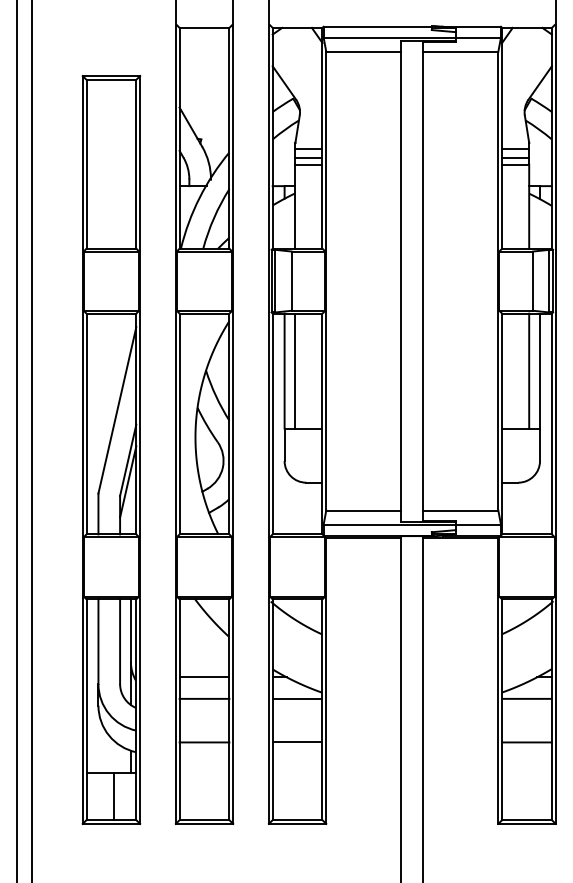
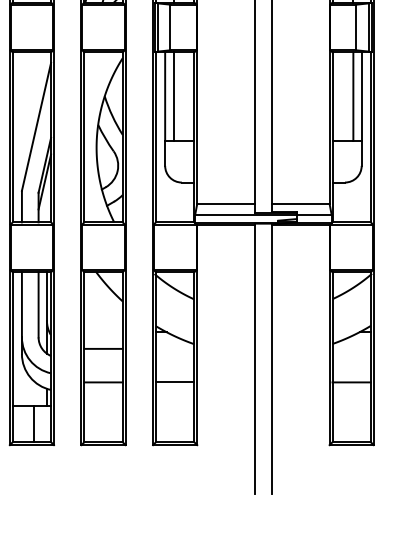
line: (204, 677) -> (103, 332), removed
line: (297, 698) -> (175, 348), removed
line: (526, 698) -> (351, 348), removed

